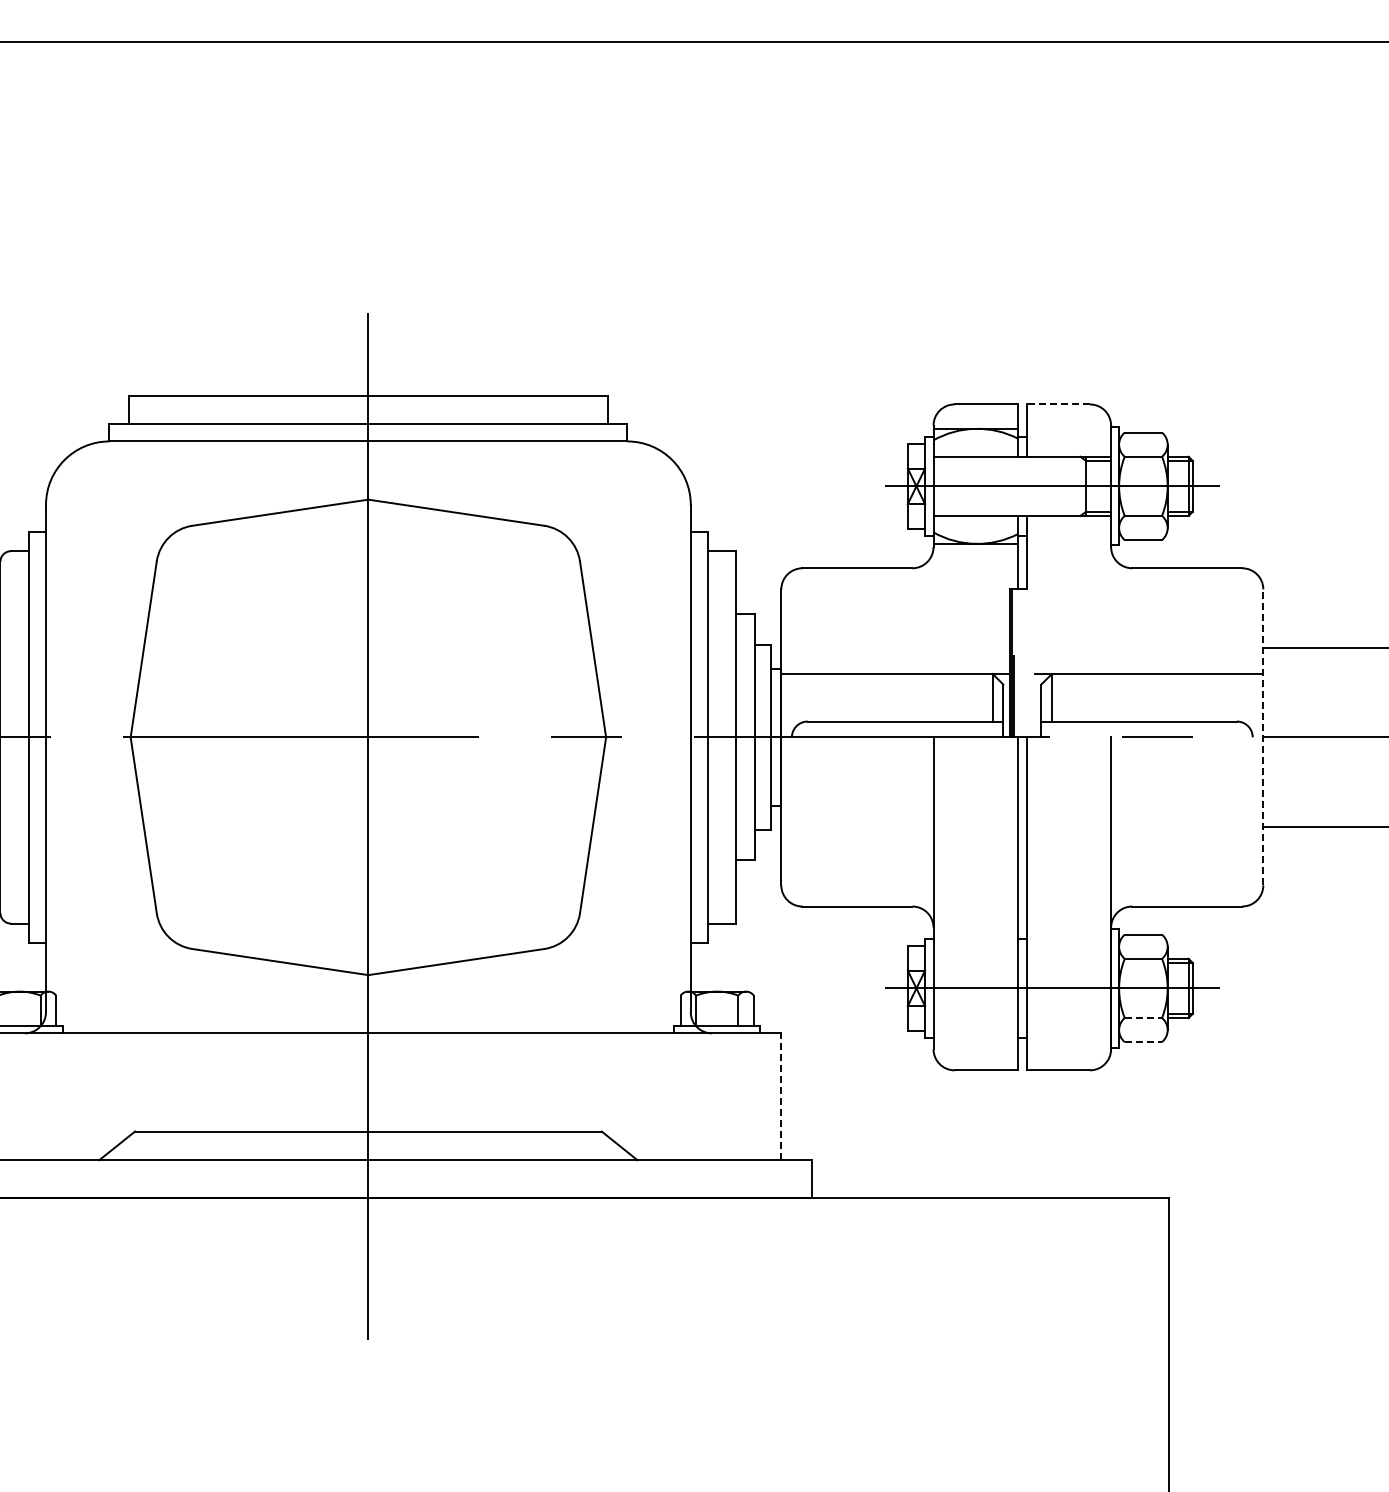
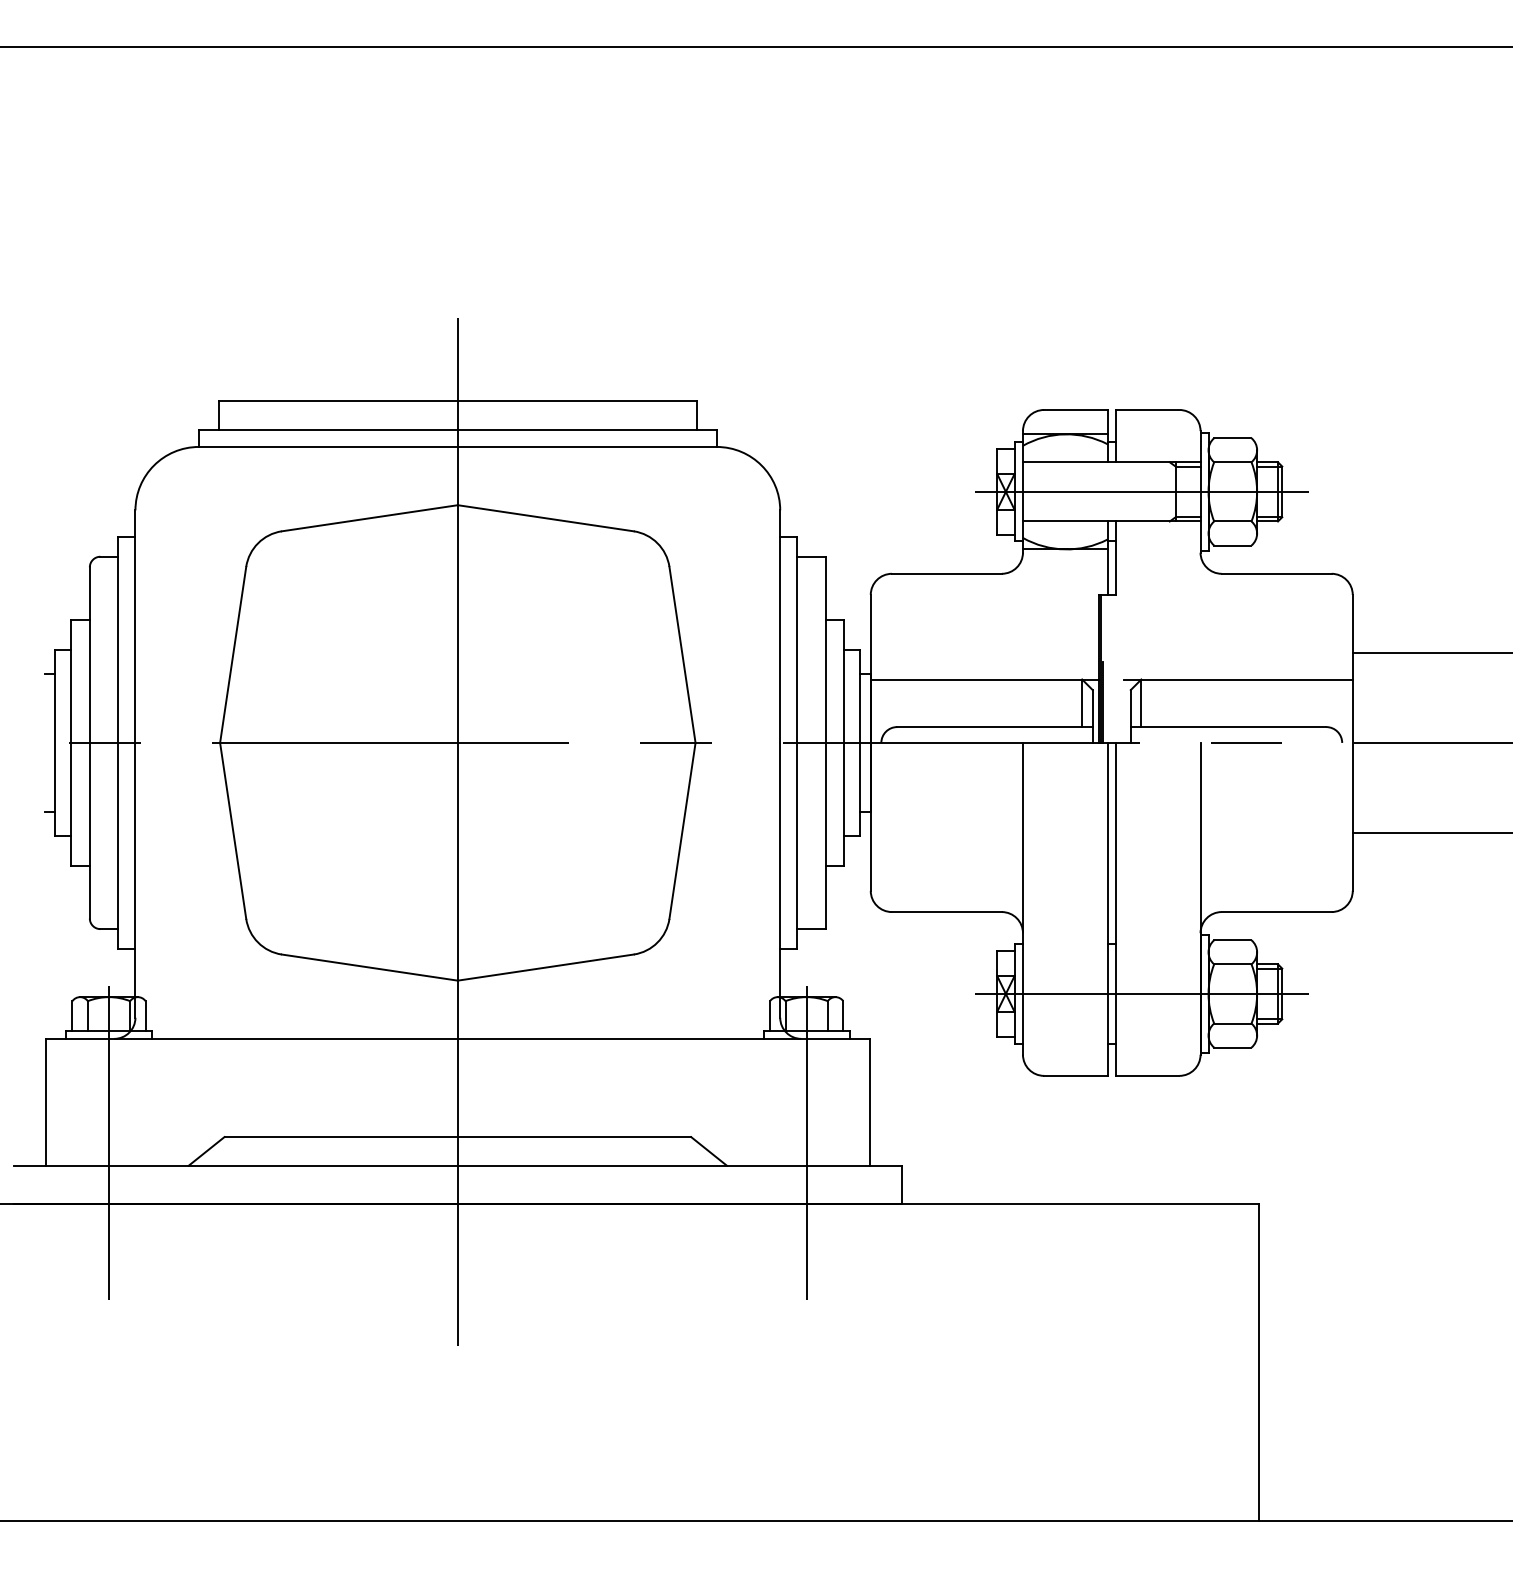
line: (1058, 403) -> (1147, 409), dashed -> solid
line: (1263, 736) -> (1352, 742), dashed -> solid
line: (1143, 1017) -> (1232, 1023), dashed -> solid
line: (1143, 1041) -> (1232, 1047), dashed -> solid
line: (781, 1095) -> (870, 1101), dashed -> solid
line: (20, 1137) -> (109, 1143), added
line: (717, 1137) -> (806, 1143), added

